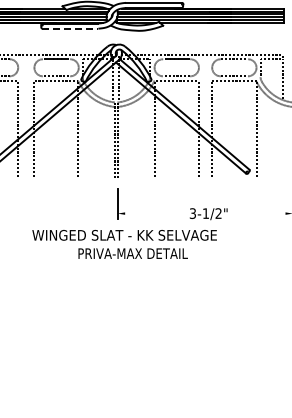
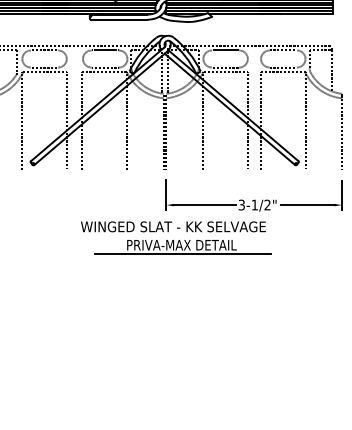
line: (70, 28) -> (119, 19), dashed -> solid
line: (155, 214) -> (204, 205), added
line: (258, 214) -> (307, 205), added
line: (133, 261) -> (182, 253), added

